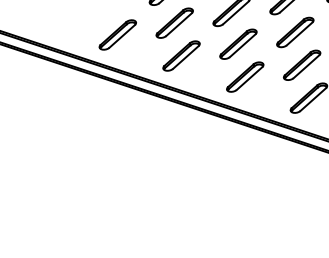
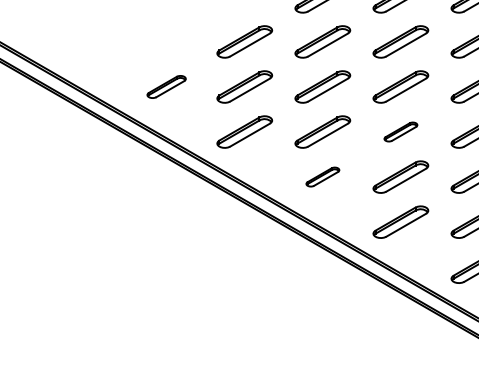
part: (294, 32) -> (400, 131), size x0.6
part: (117, 34) -> (166, 86), size x0.7
part: (244, 76) -> (322, 176), size x0.6

